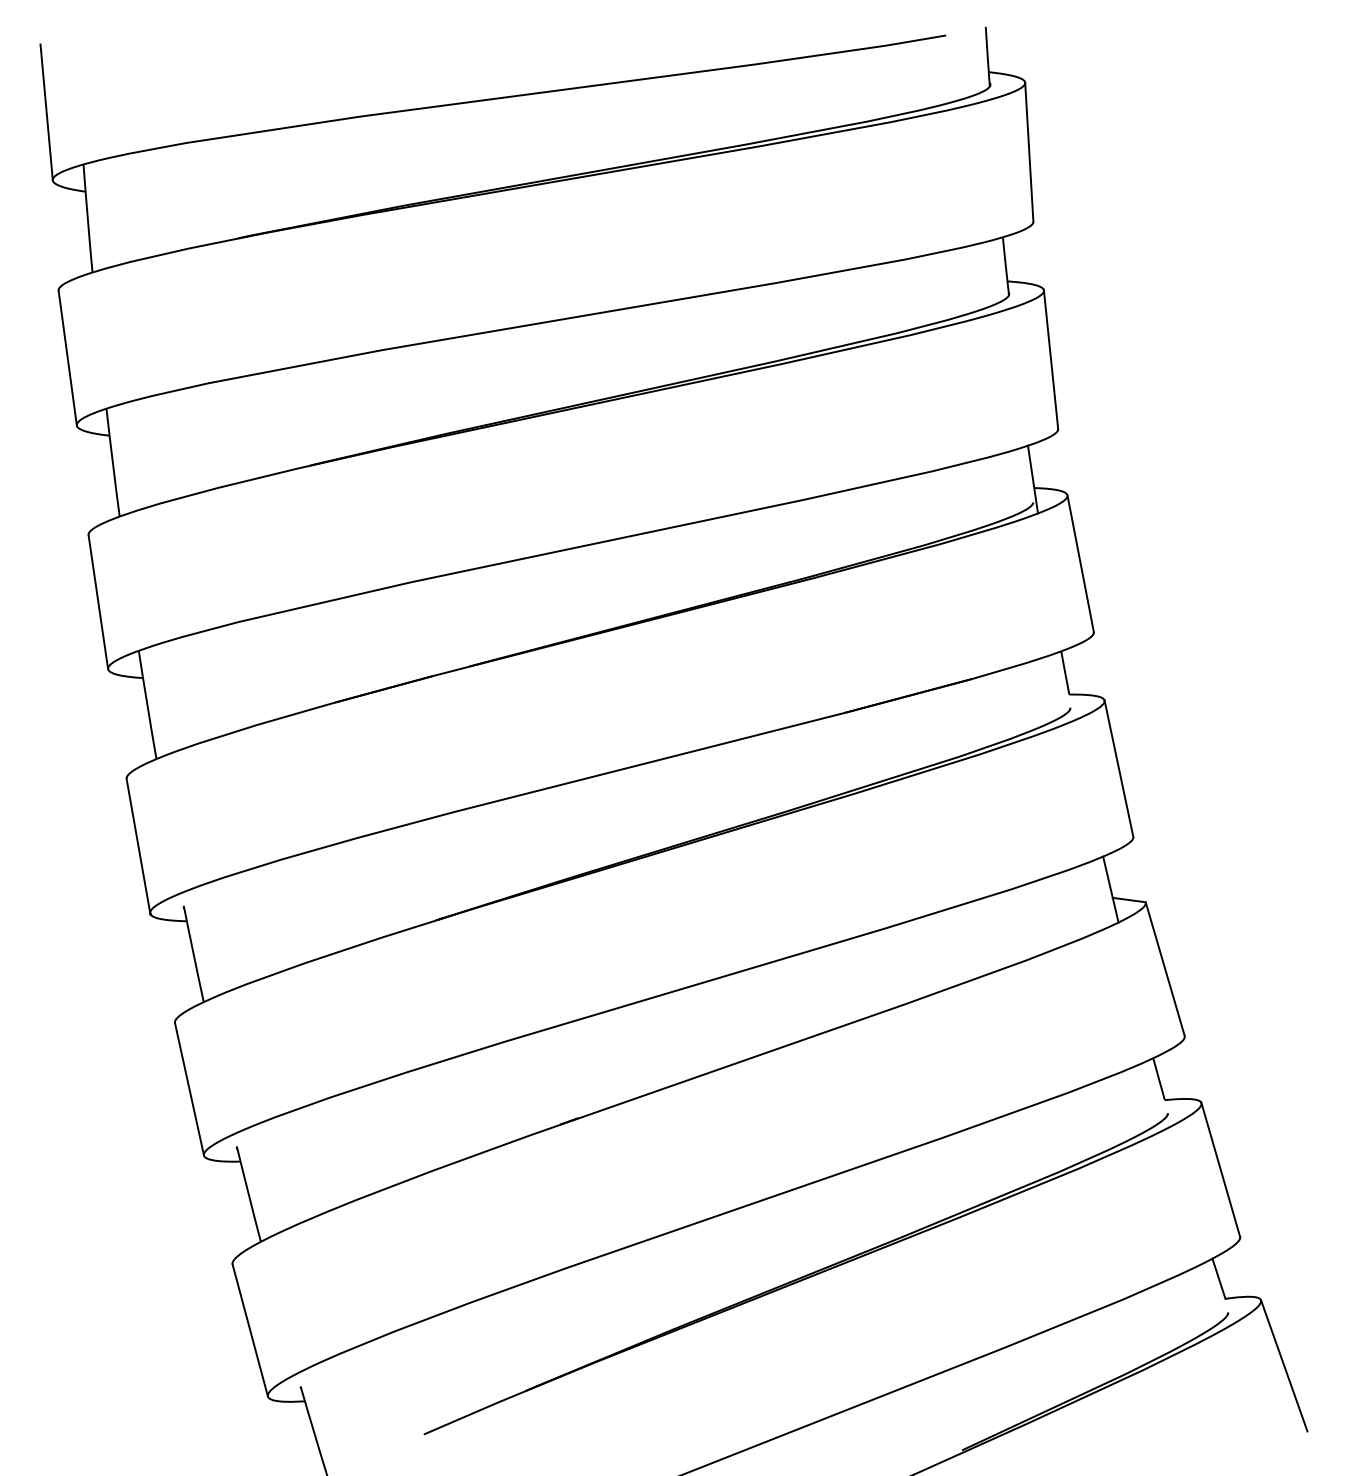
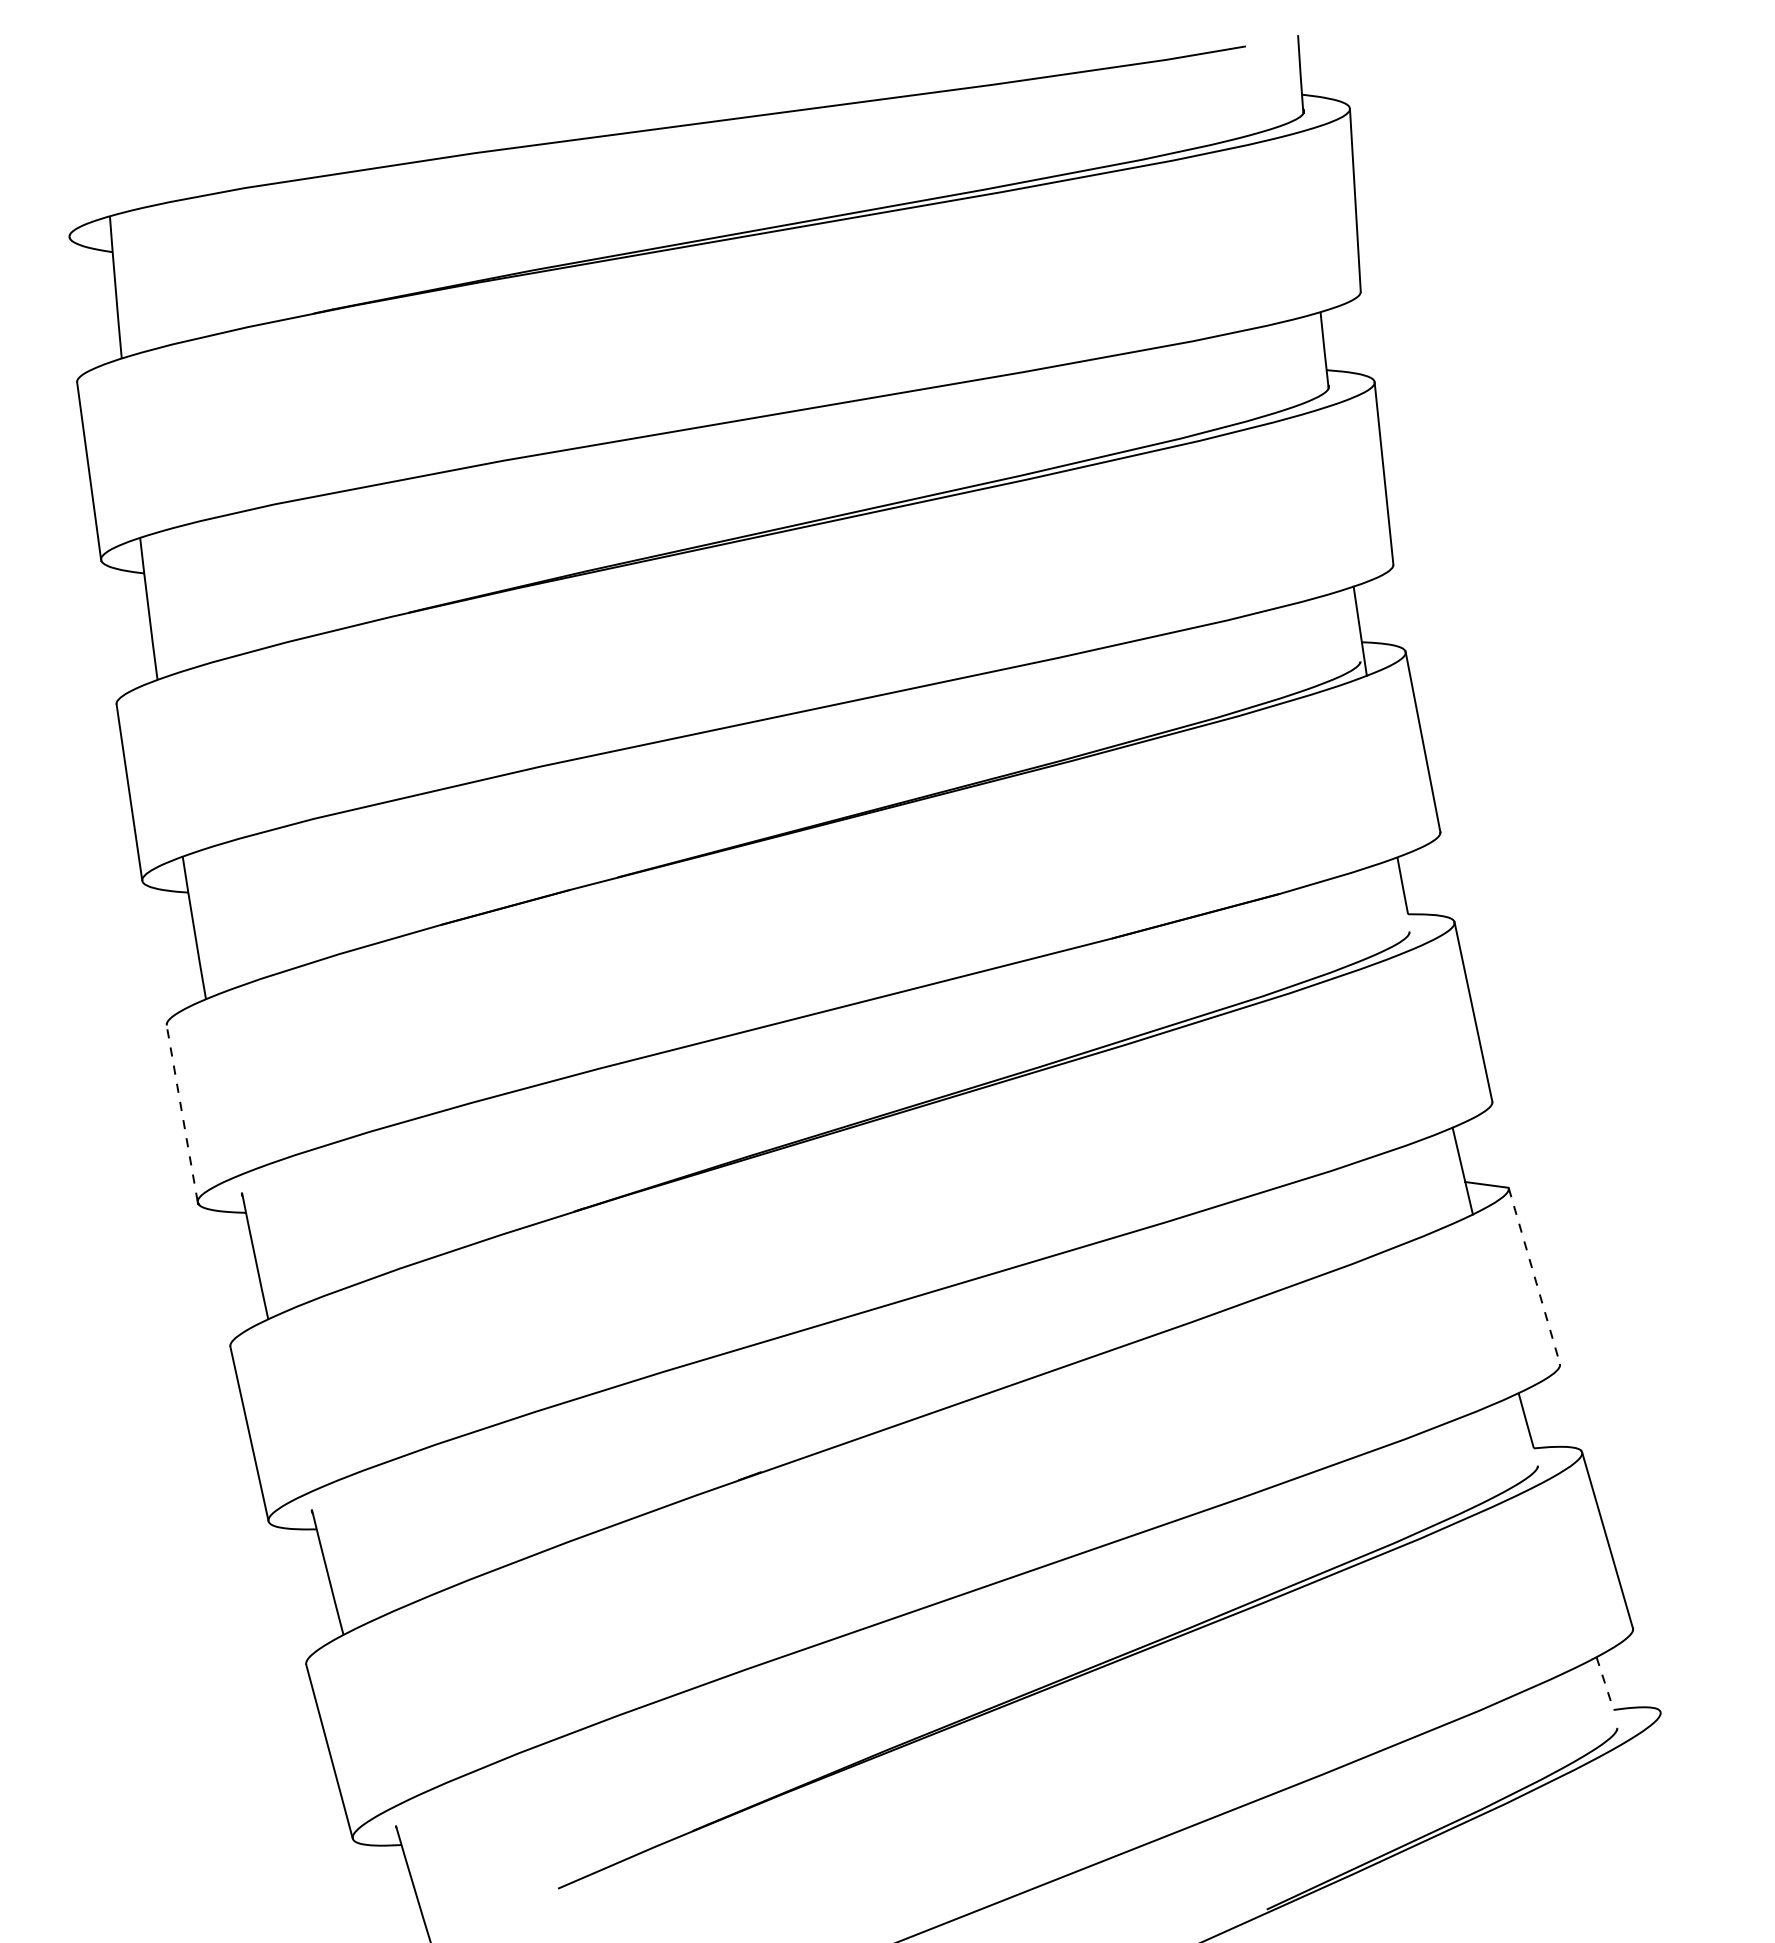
line: (46, 112) -> (61, 147), removed
line: (138, 845) -> (182, 1113), solid -> dashed
line: (1165, 969) -> (1534, 1276), solid -> dashed
line: (1219, 1278) -> (1605, 1683), solid -> dashed
line: (1283, 1366) -> (1690, 1798), removed

